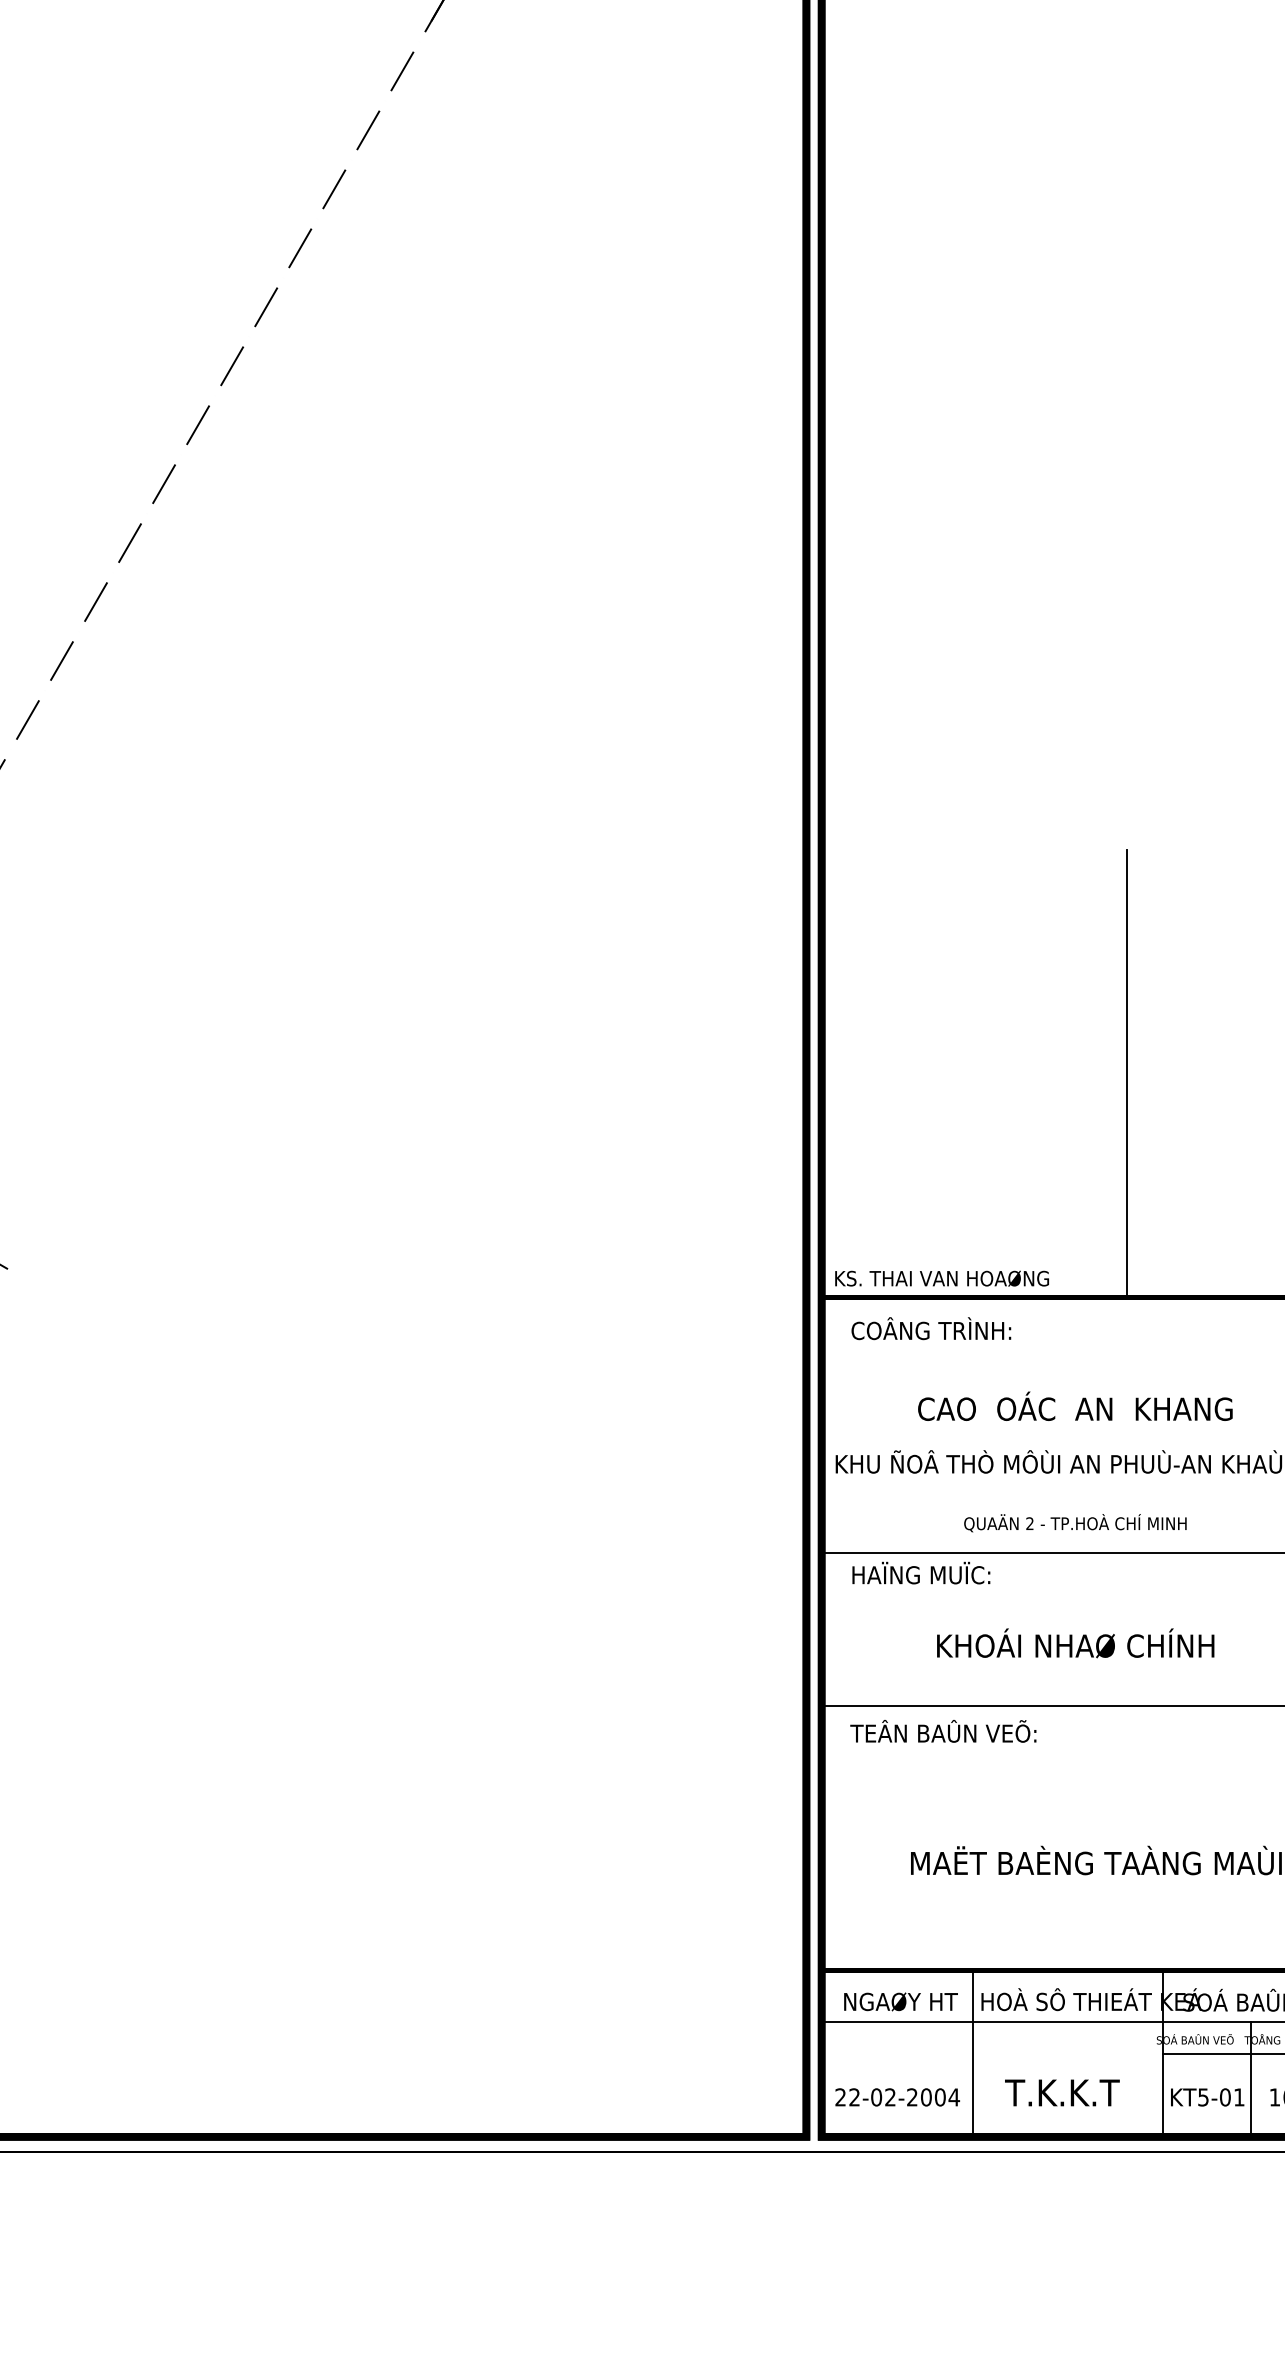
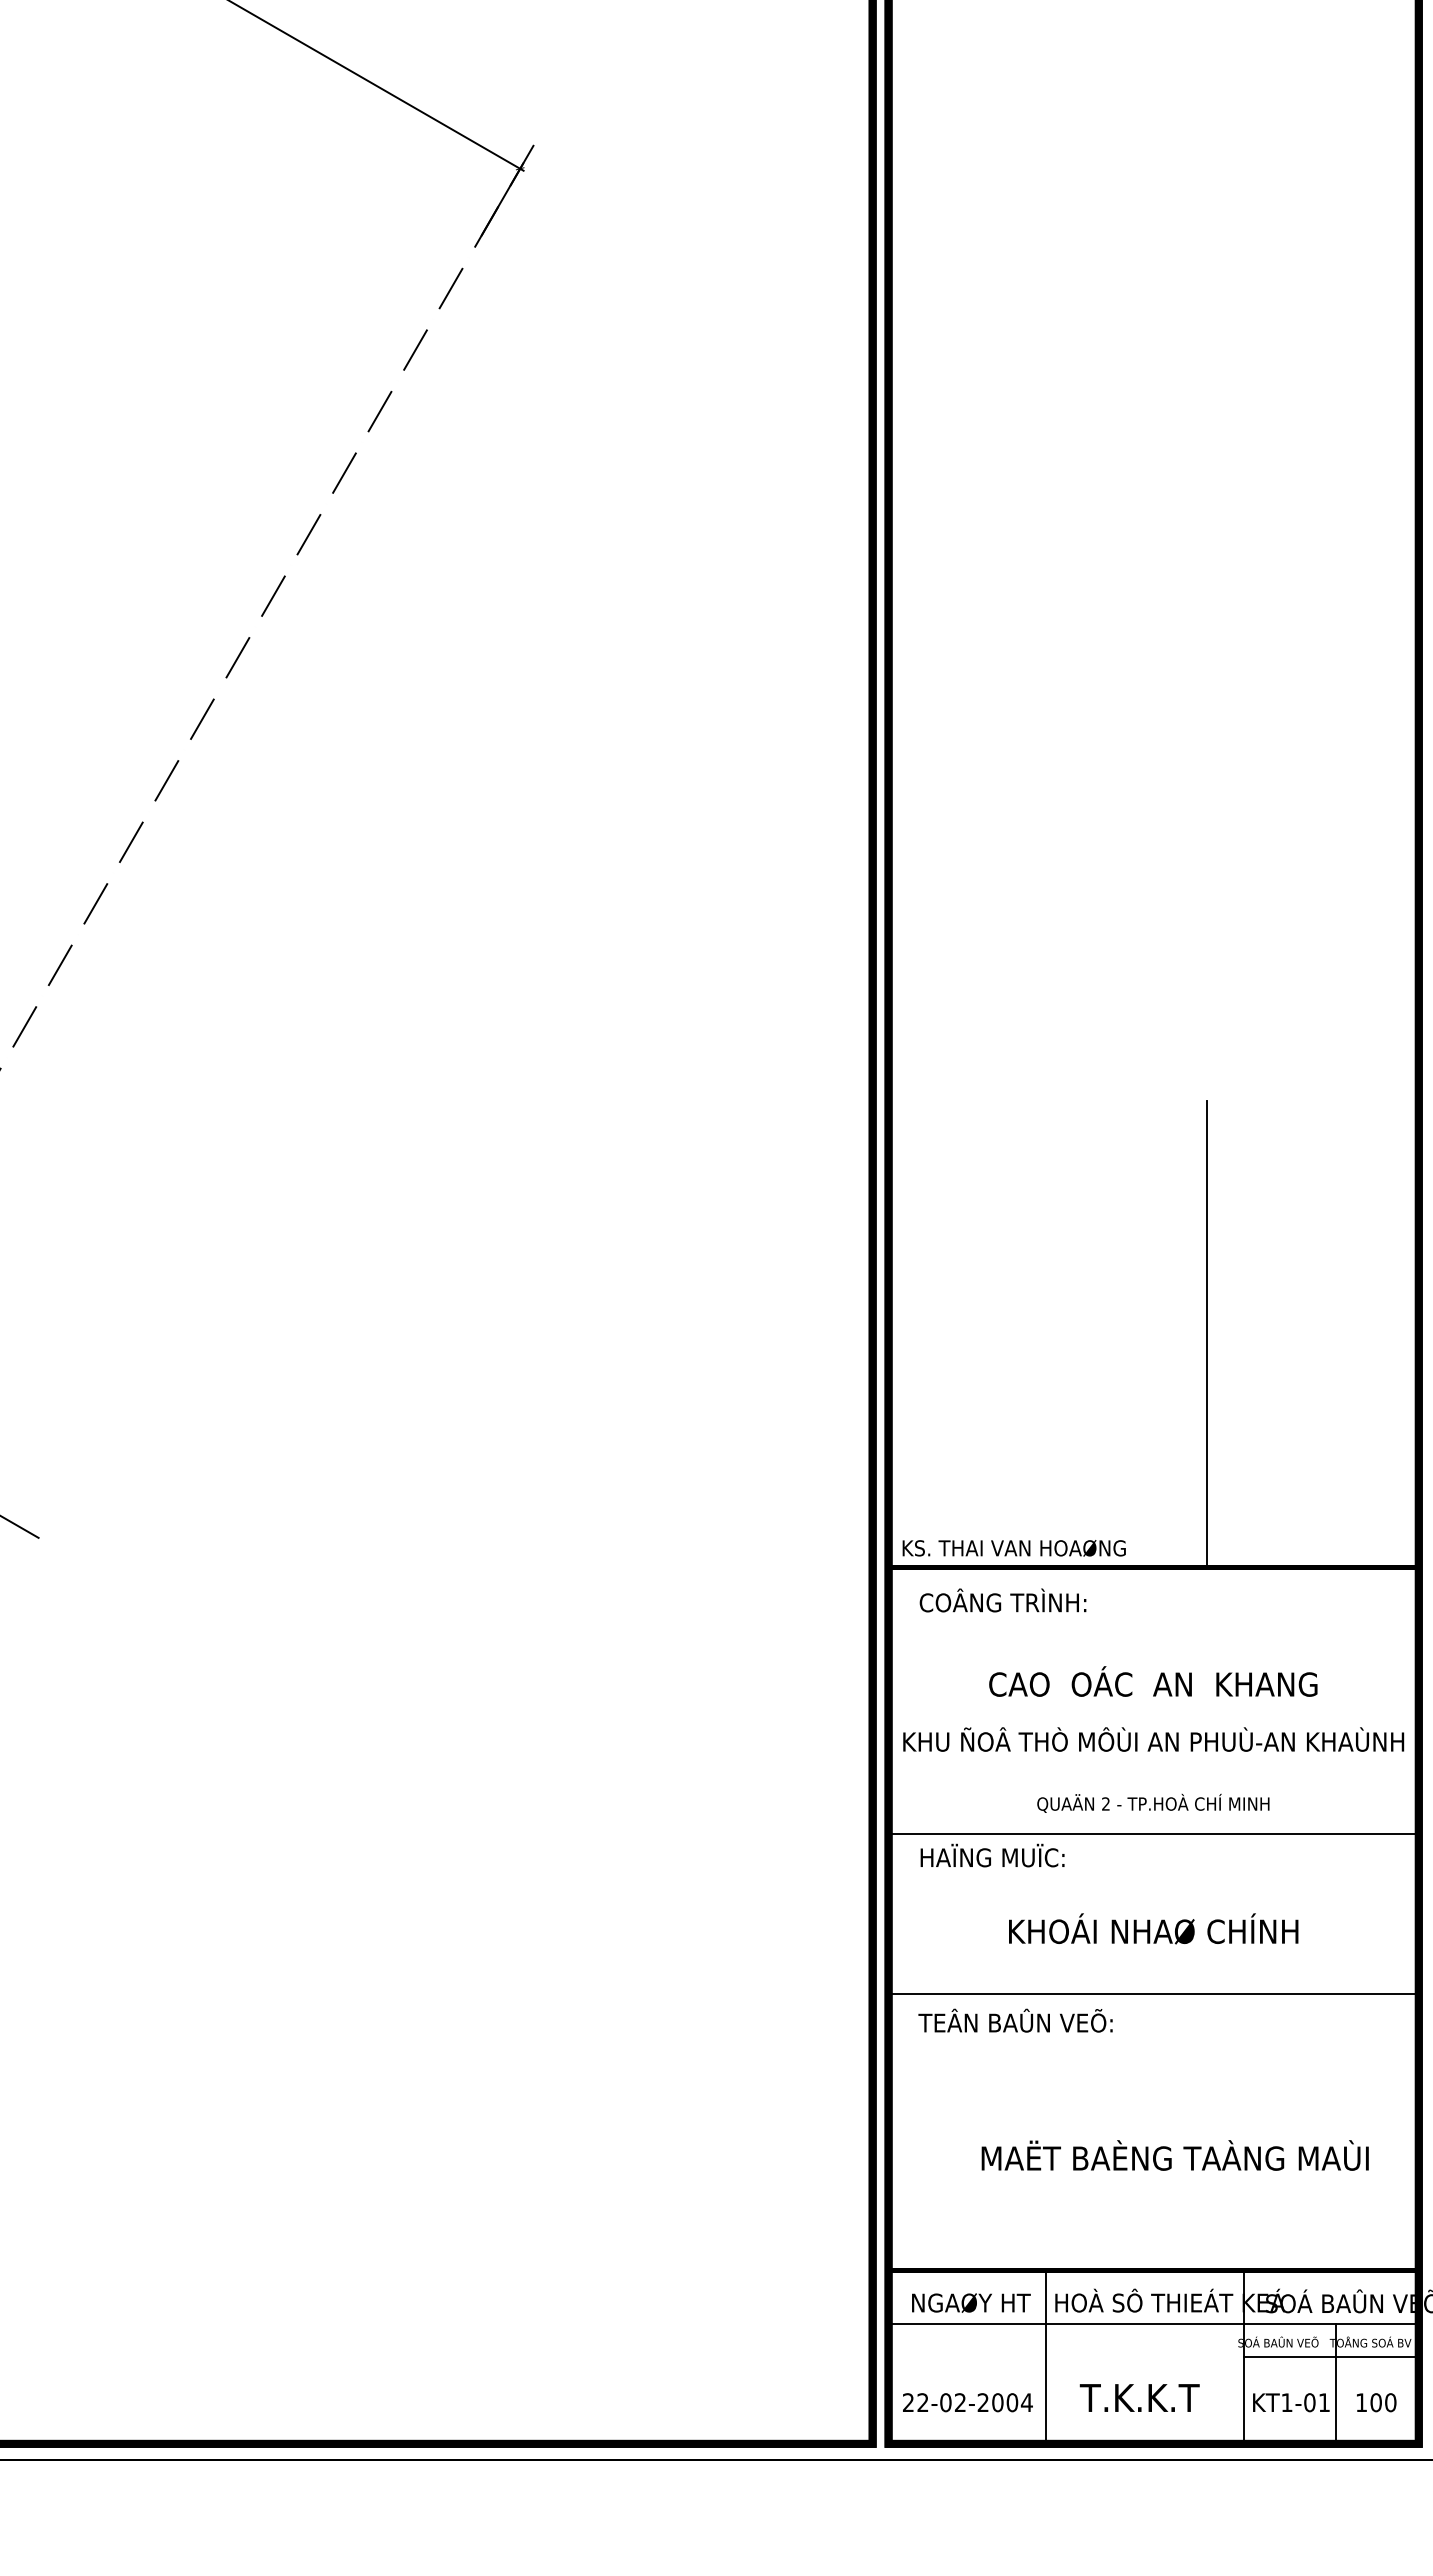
text: (1202, 2097) -> (1286, 2402), KT5-01 -> KT1-01

